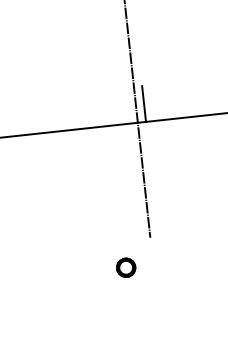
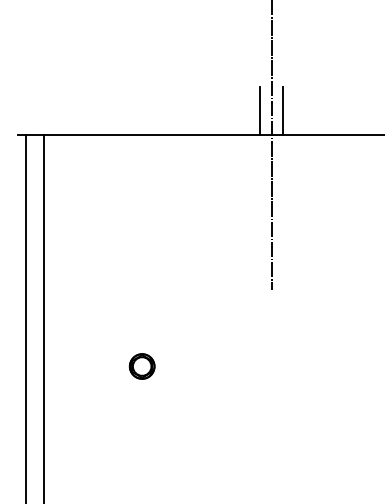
line: (127, 105) -> (260, 110), added
part: (125, 267) -> (141, 366), moved

